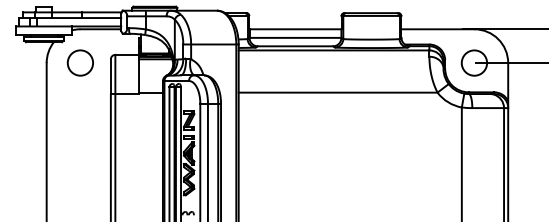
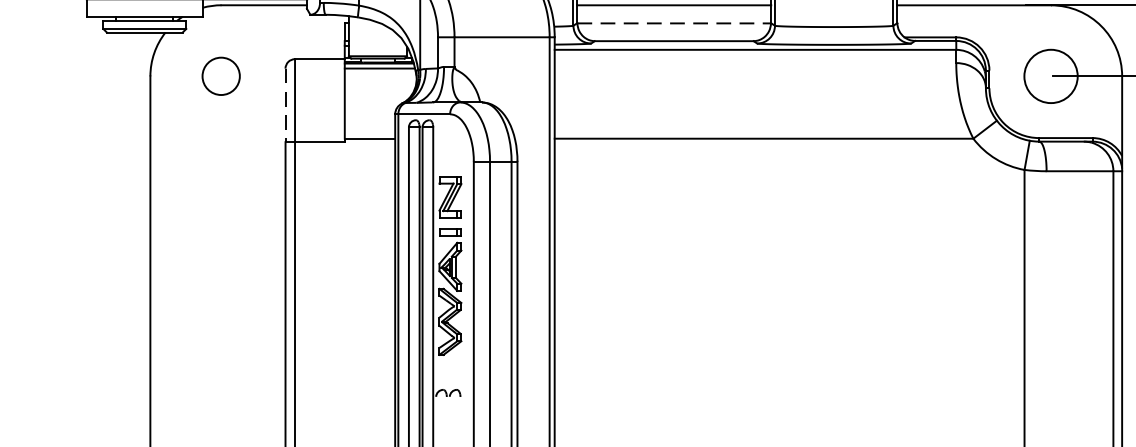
line: (295, 37) -> (674, 22), solid -> dashed
circle: (79, 62) -> (219, 75), size x0.7
line: (110, 77) -> (284, 106), solid -> dashed

